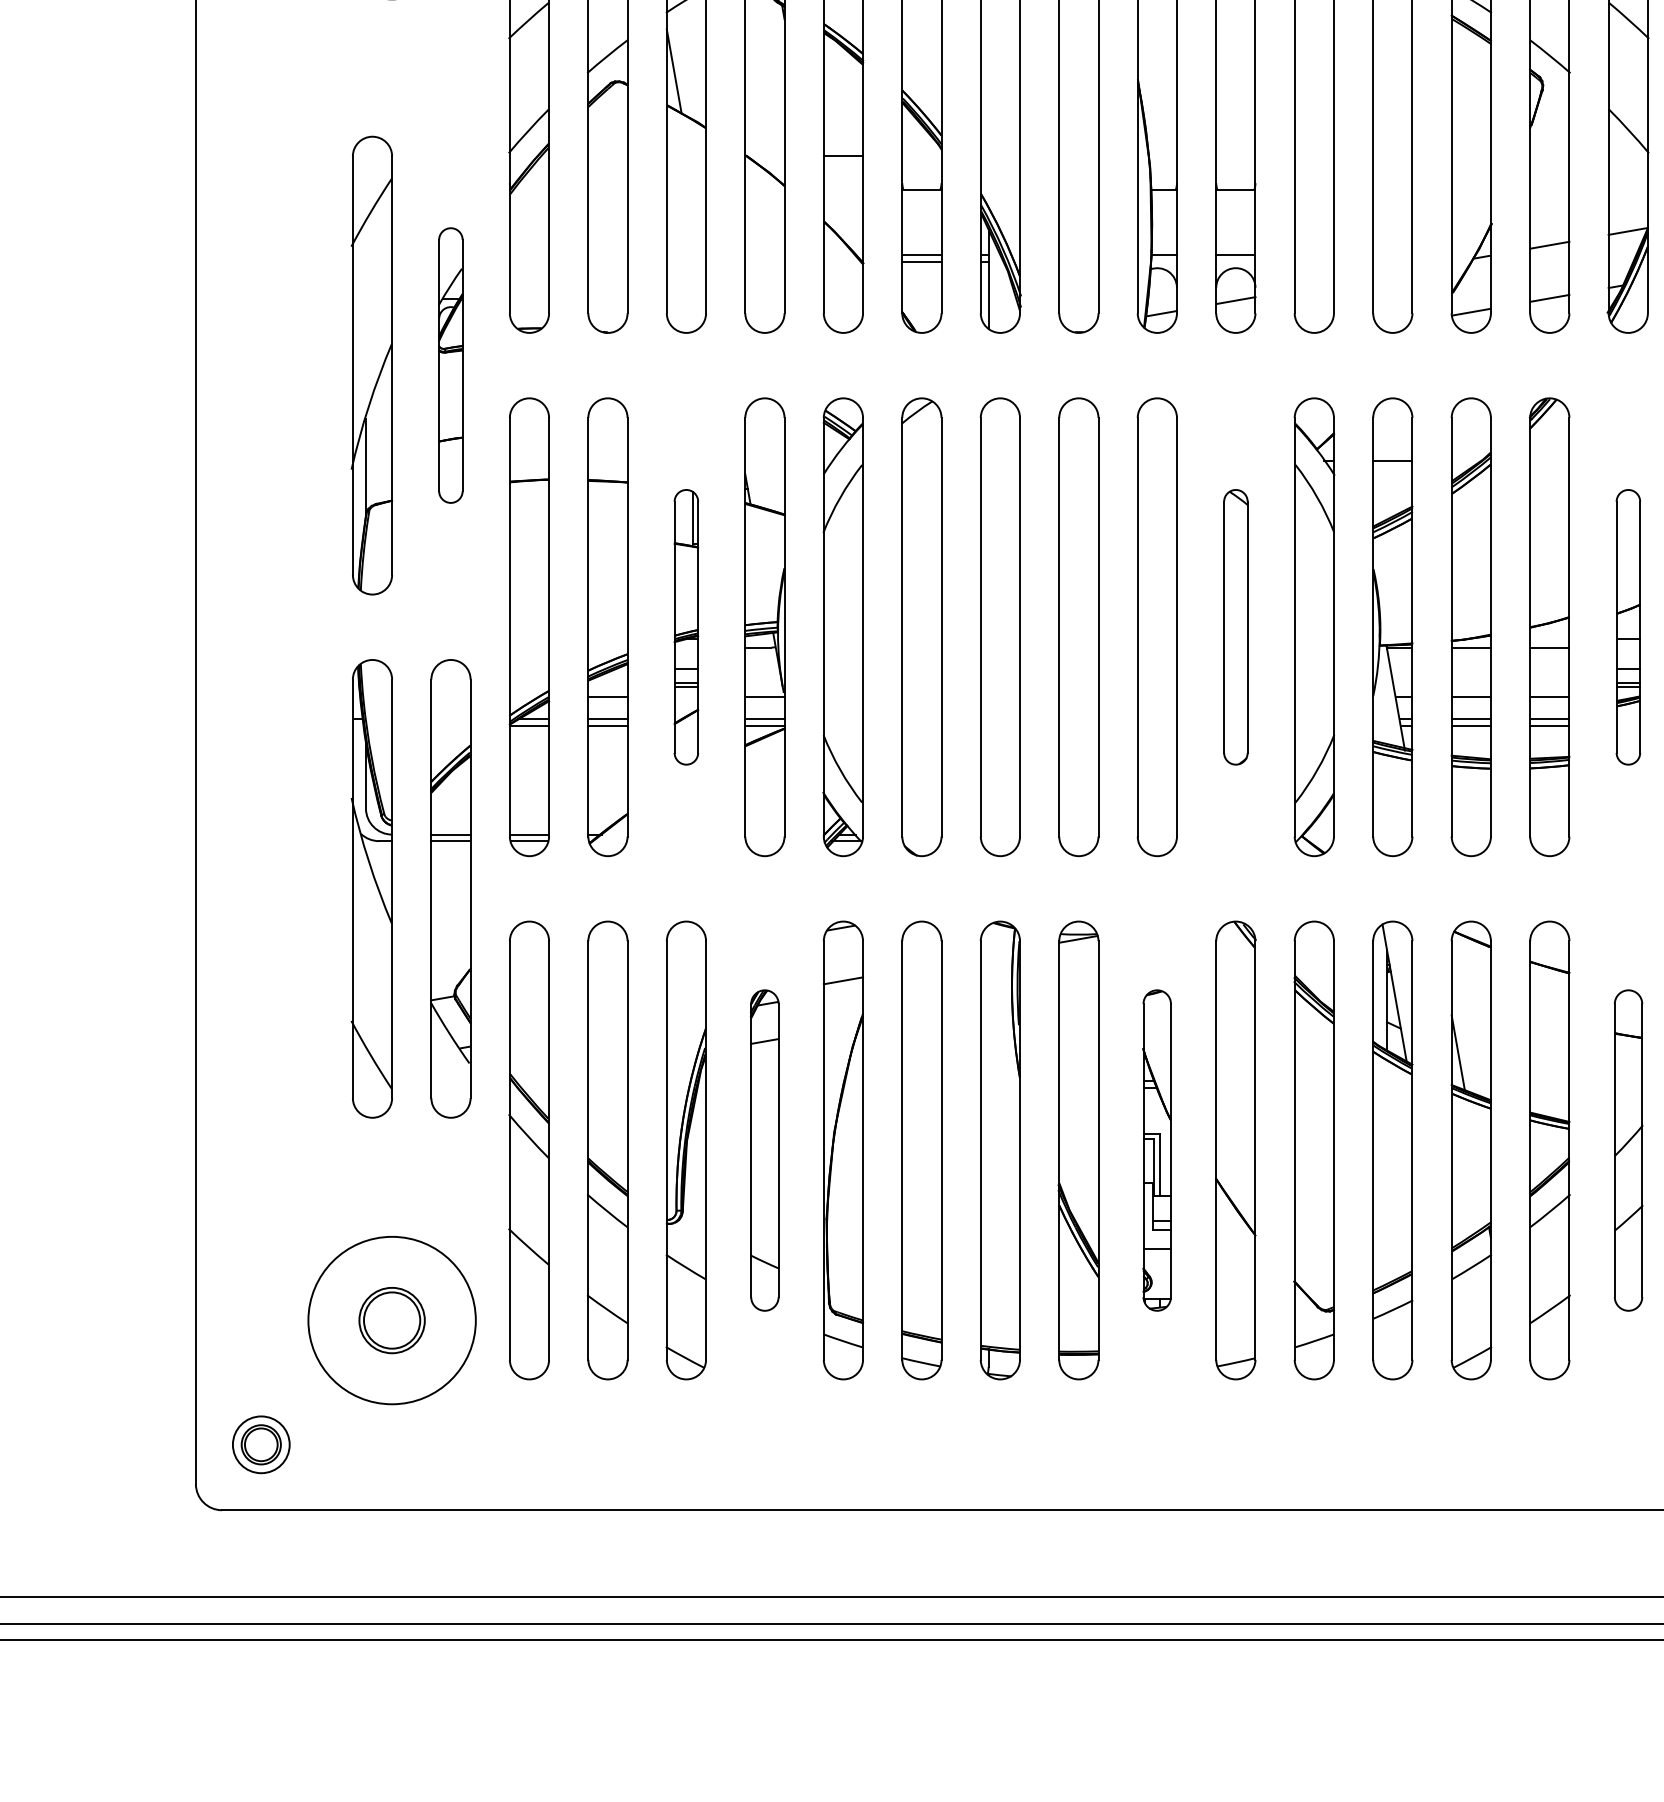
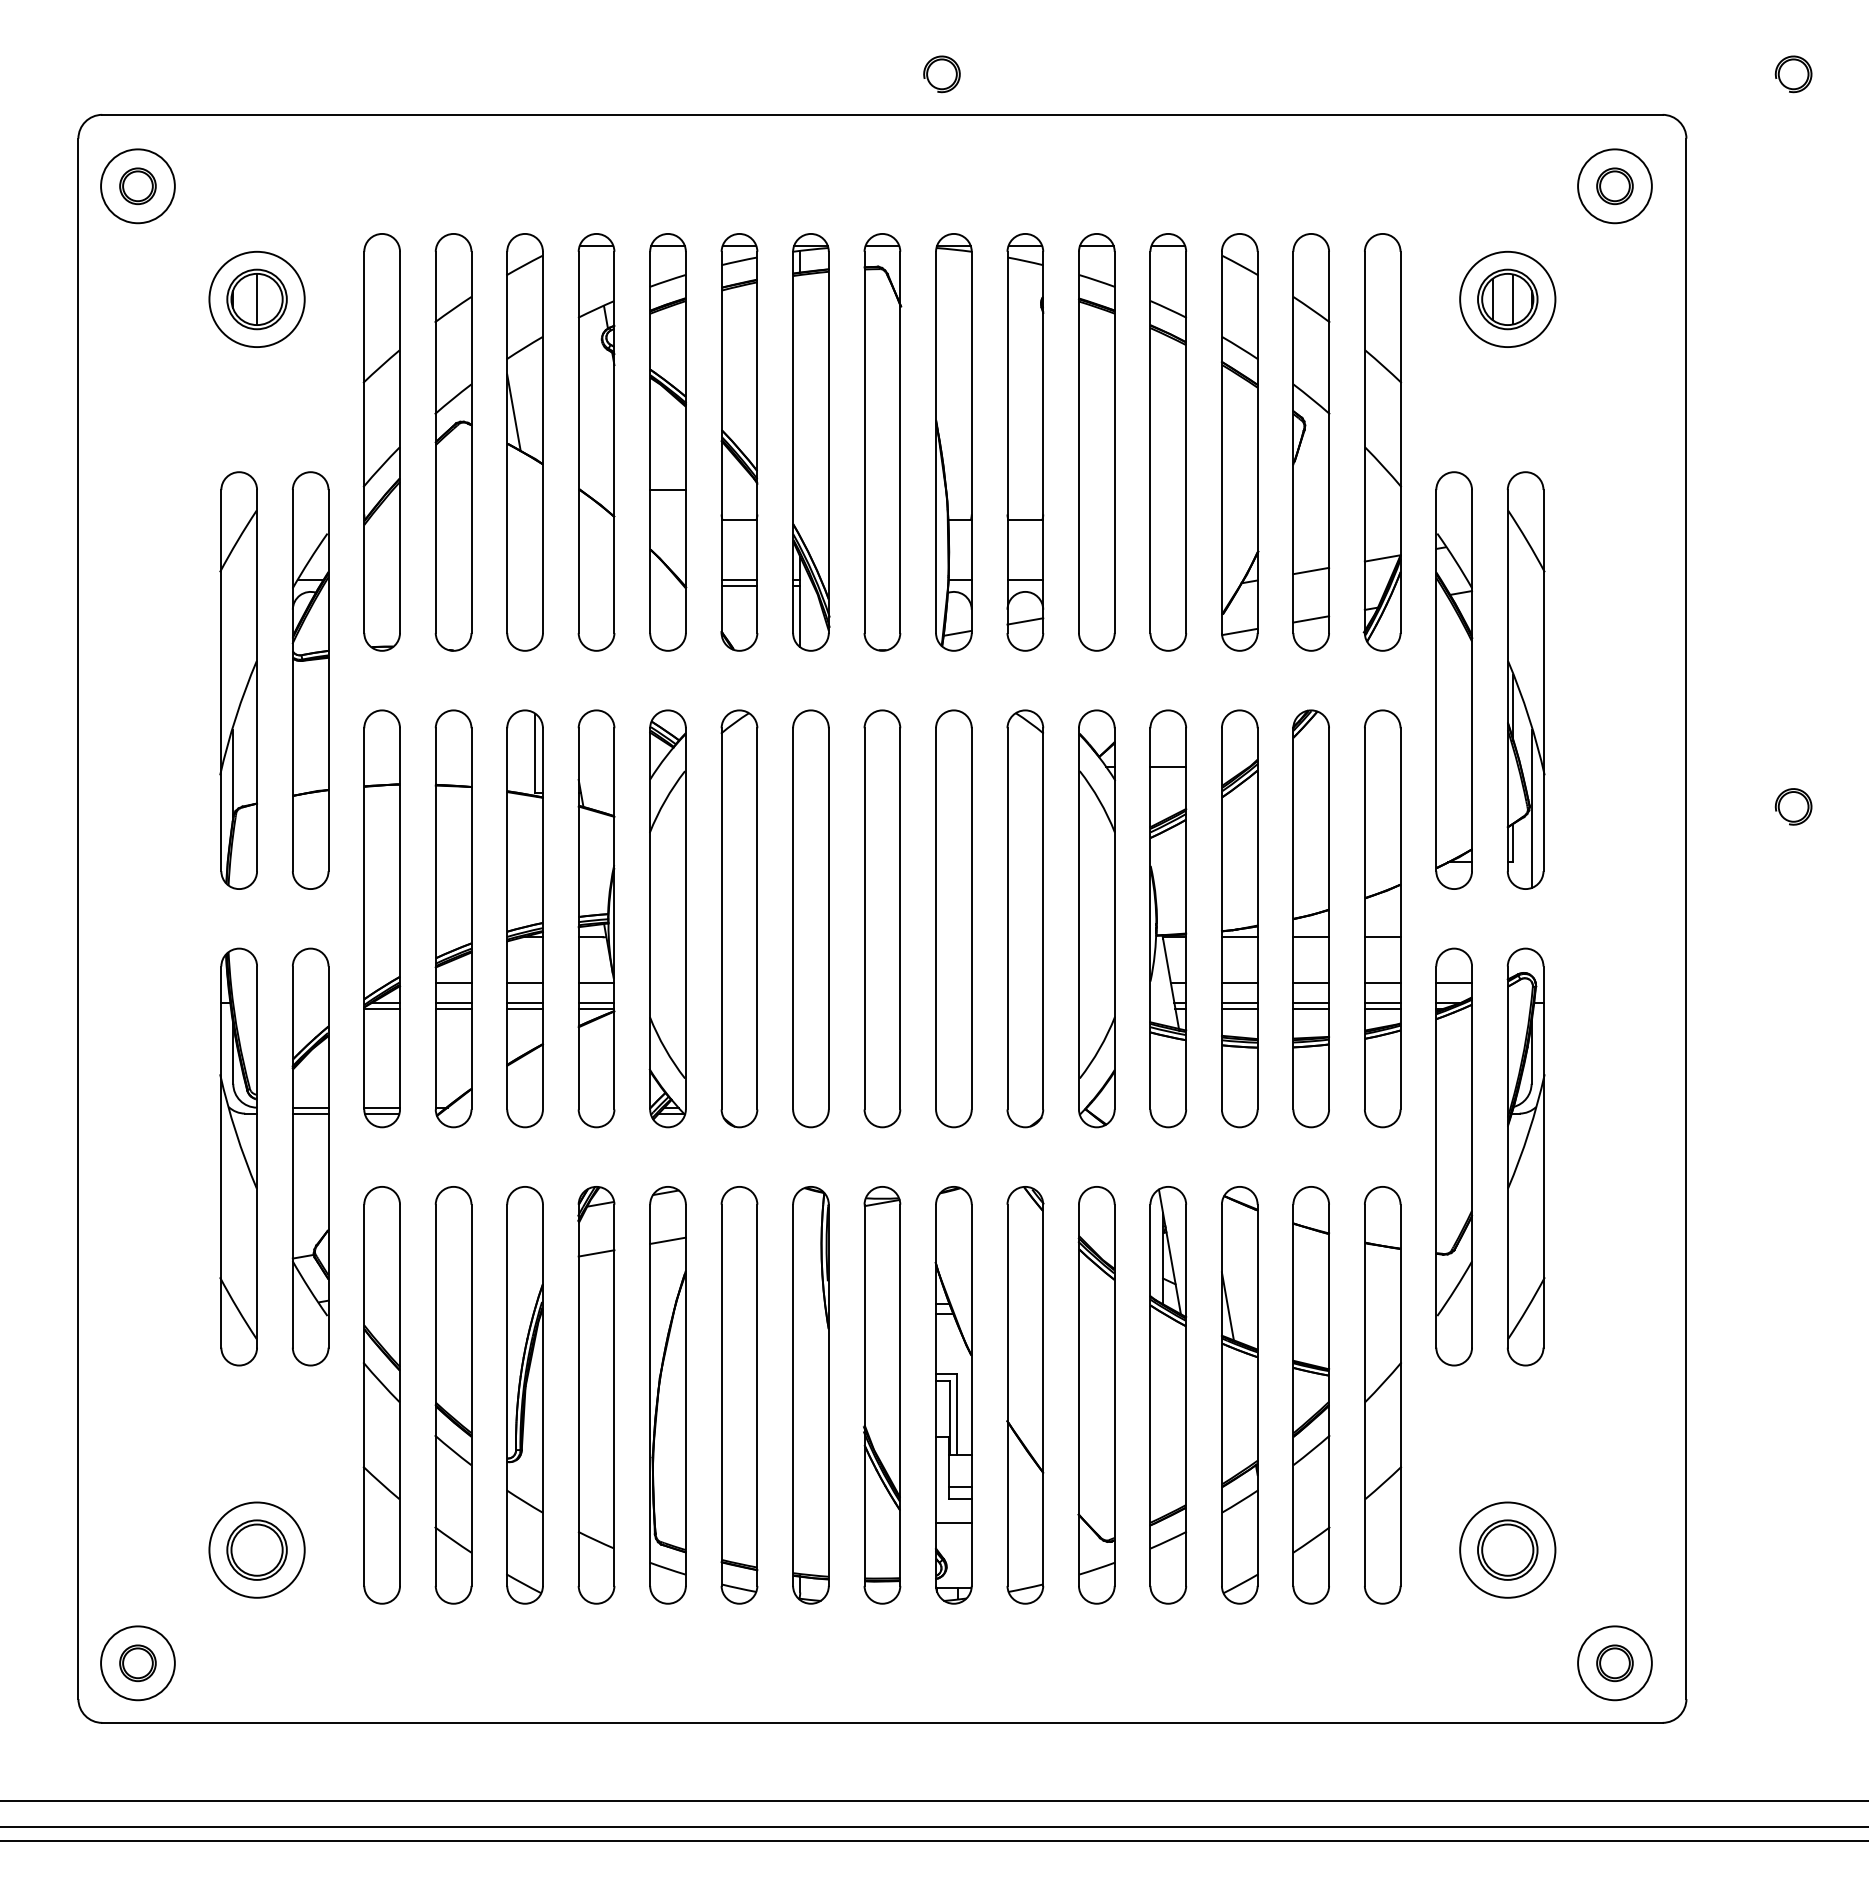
part: (450, 365) -> (310, 680), size x1.67
part: (685, 626) -> (524, 918), size x1.67
part: (1235, 626) -> (1025, 918), size x1.67
part: (1628, 626) -> (1382, 918), size x1.67
part: (764, 1150) -> (596, 1395), size x1.43
part: (1156, 1150) -> (953, 1395), size x1.43
part: (1629, 1150) -> (1383, 1395), size x1.43
circle: (391, 1319) -> (256, 1549), size x0.62
circle: (260, 1445) -> (137, 1663), size x1.43

